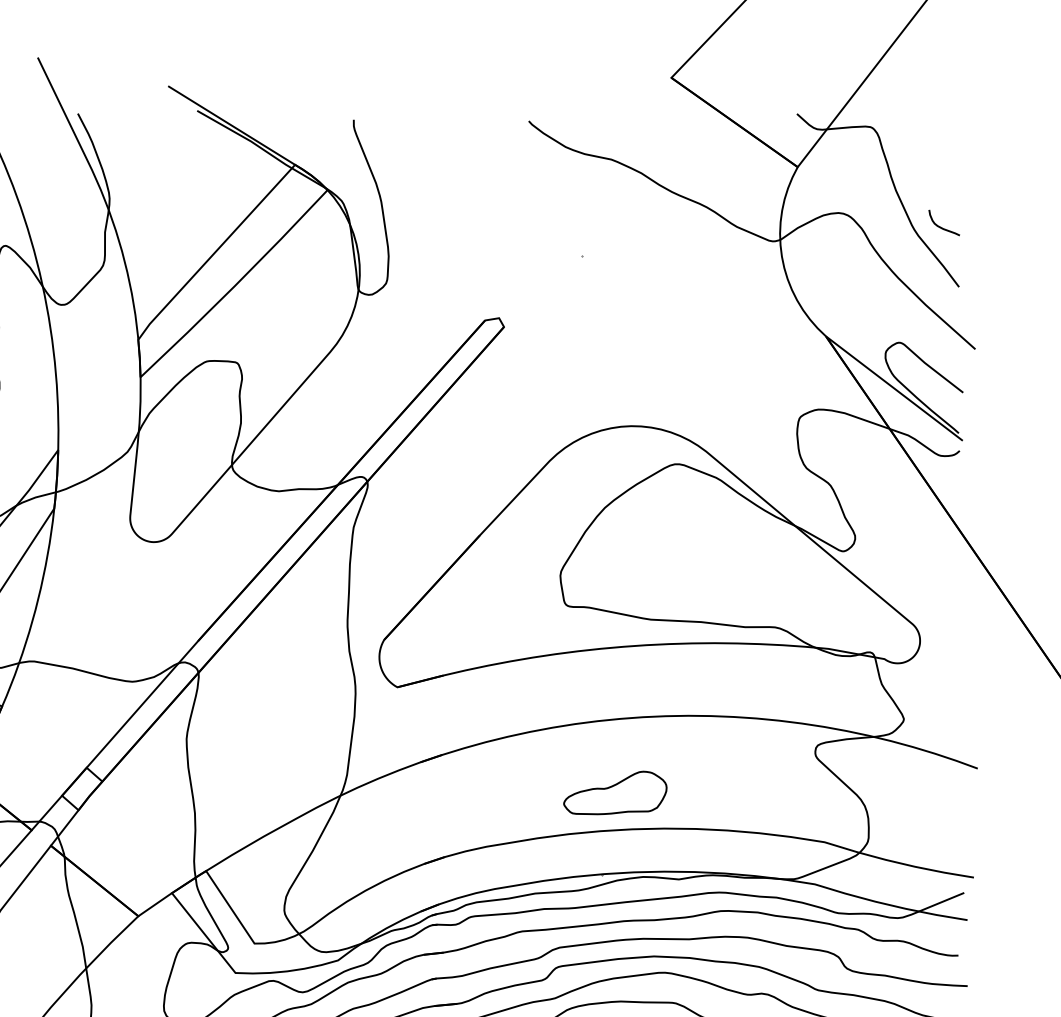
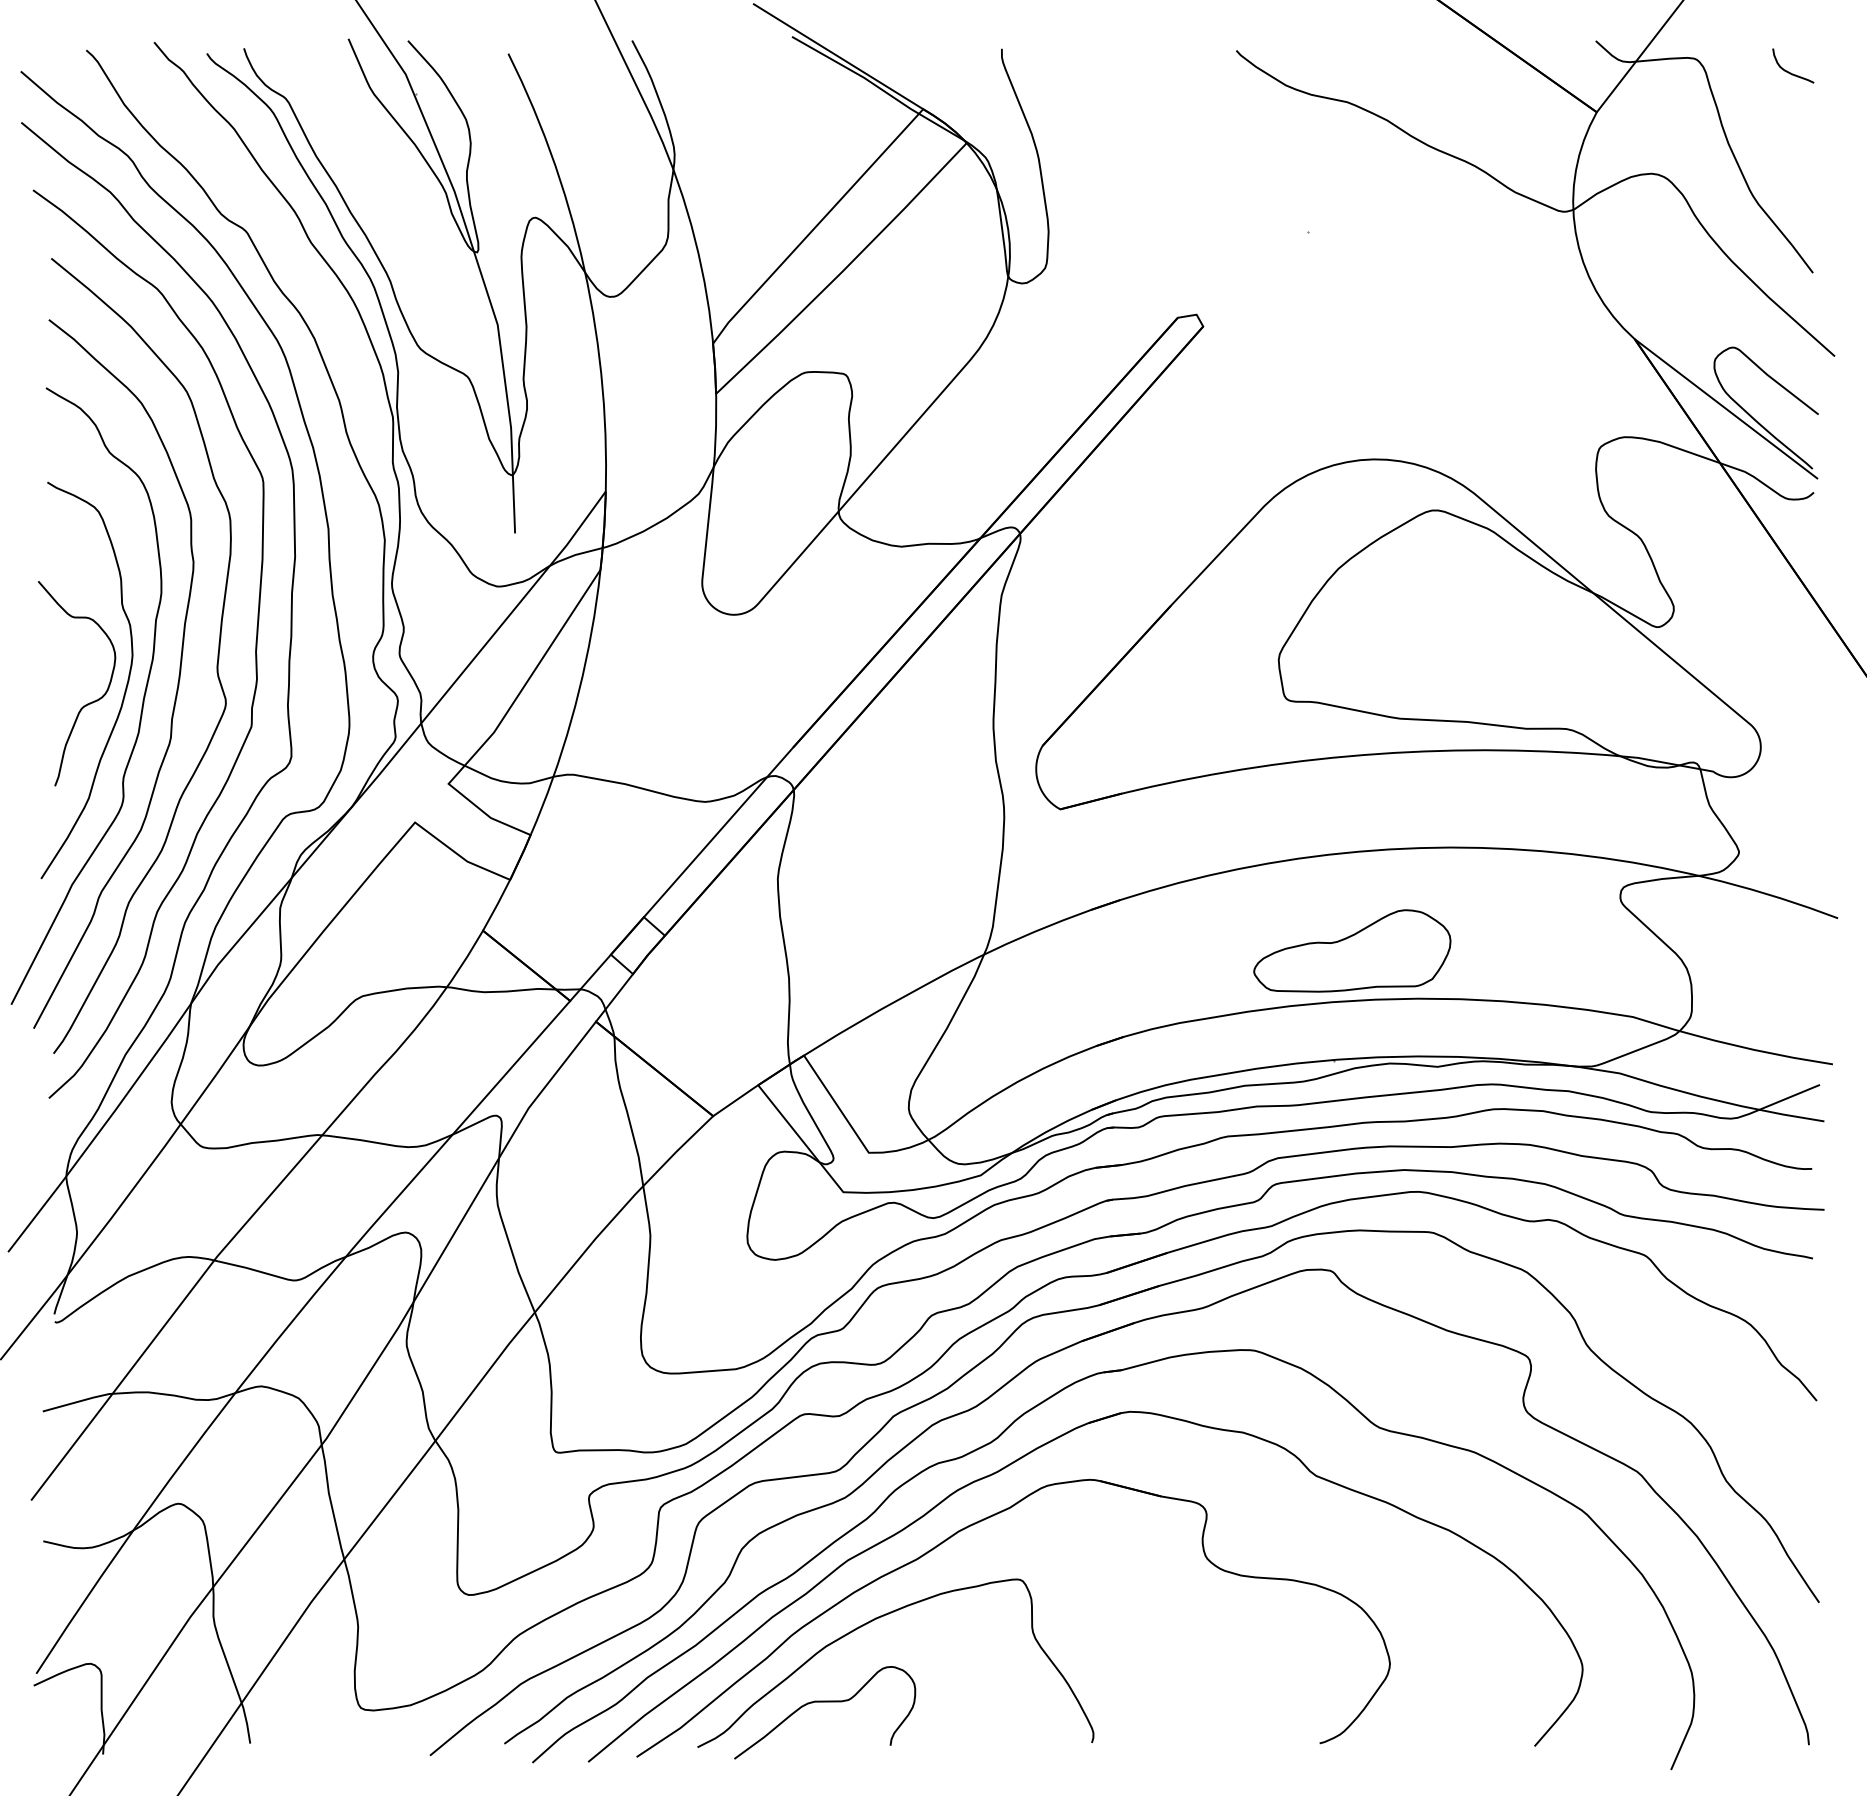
curve: (941, 227) -> (1789, 71), moved
part: (615, 792) -> (1352, 950), size x1.43

